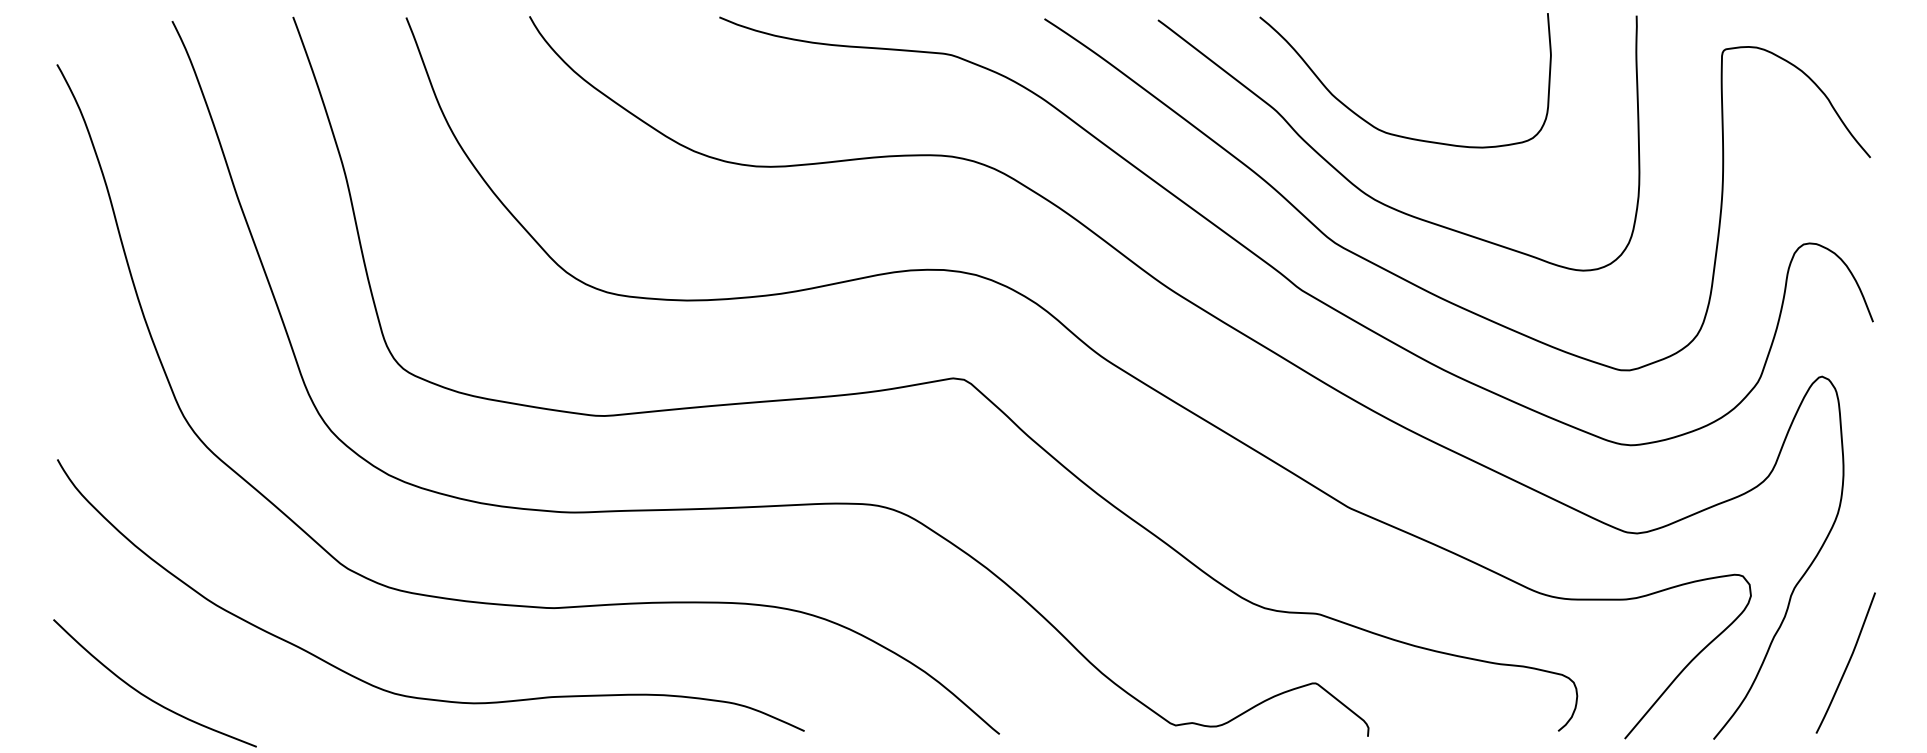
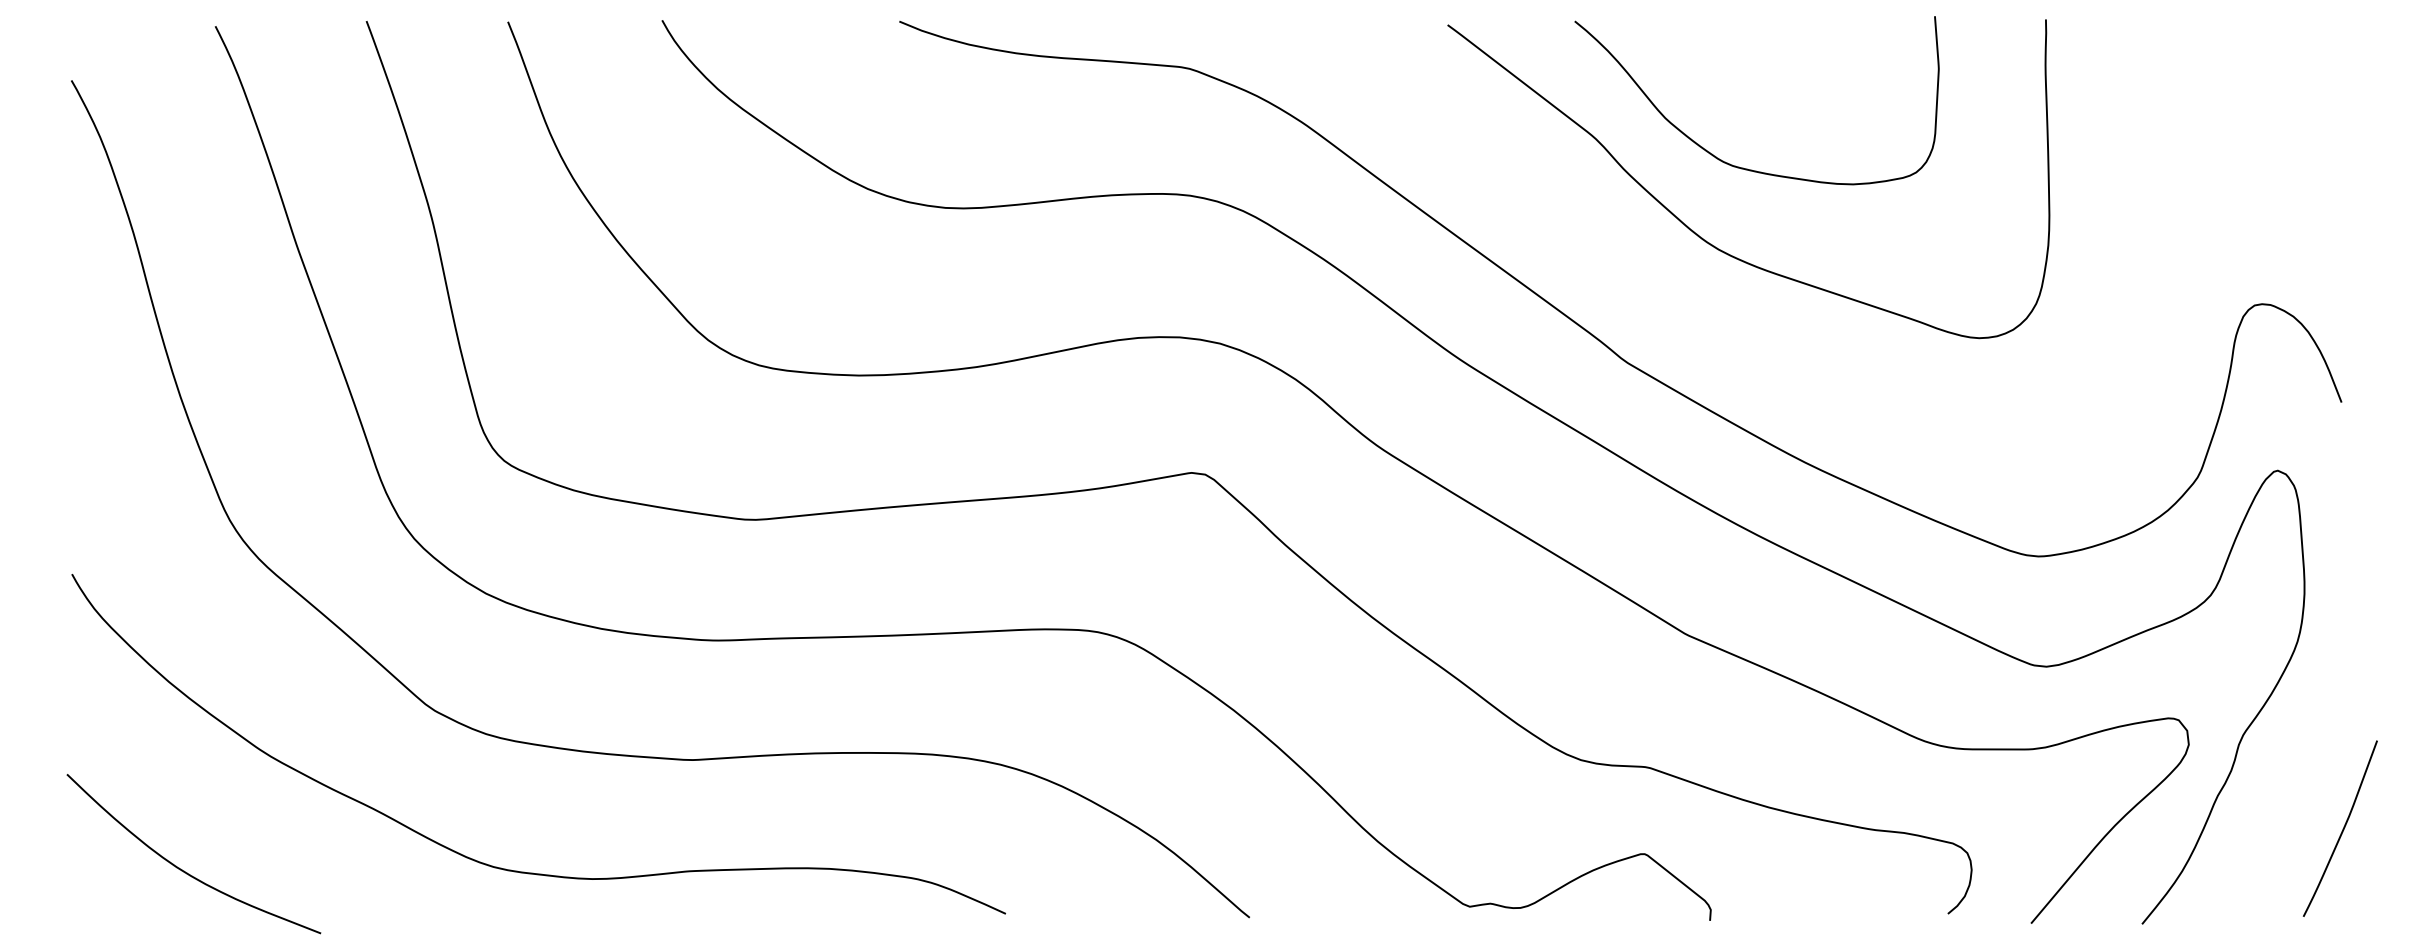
curve: (1411, 282) -> (1764, 352), removed
curve: (1847, 662) -> (2342, 828), moved

